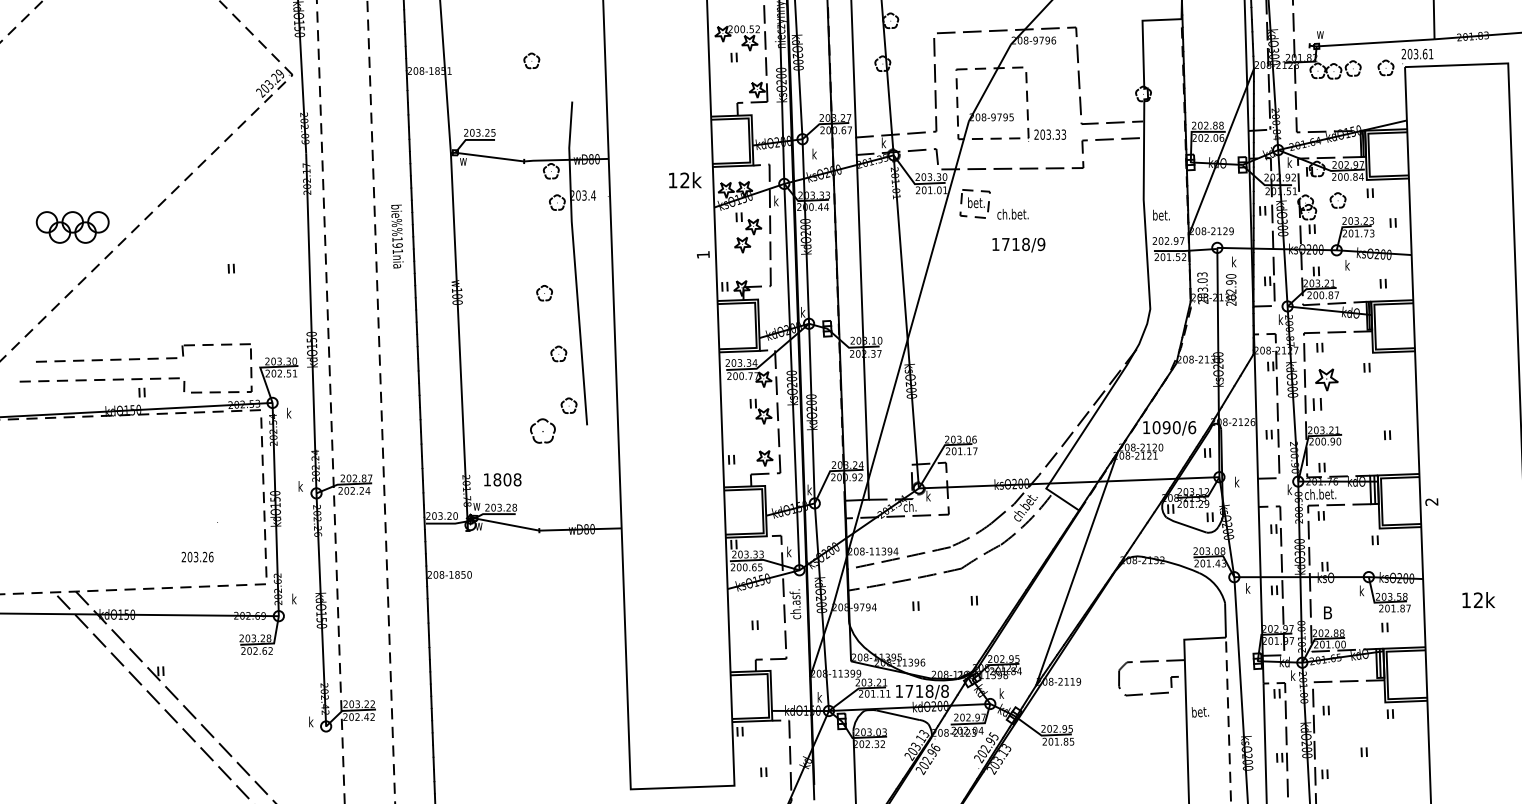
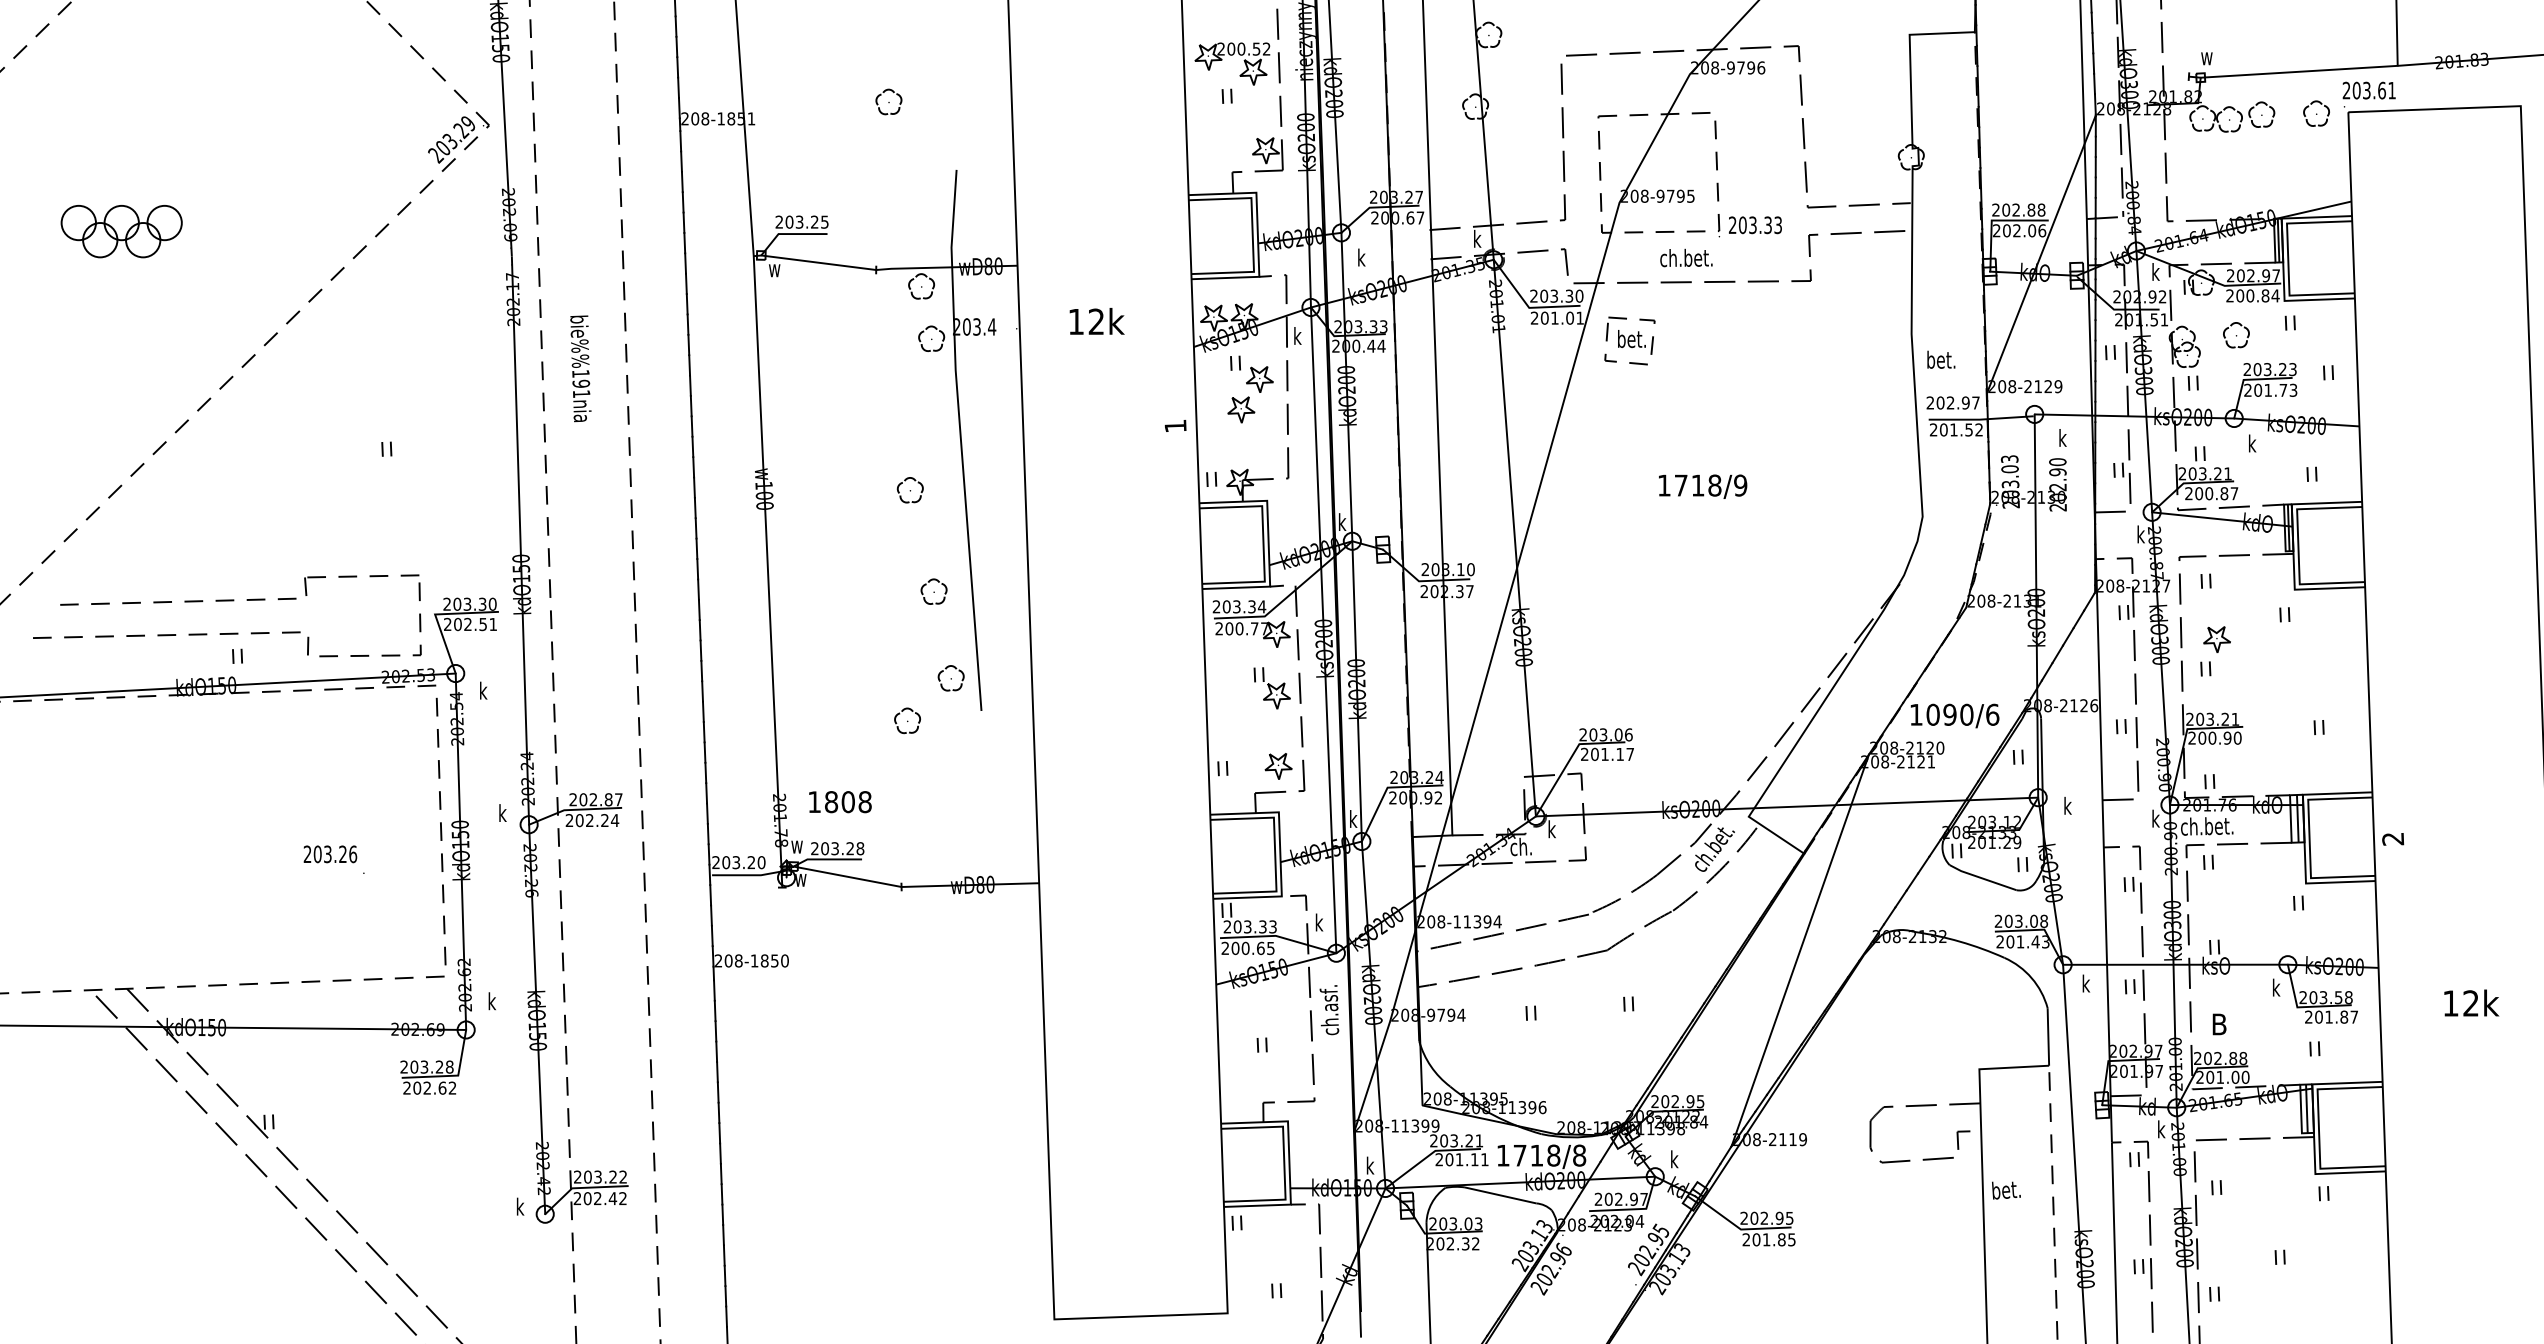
text: (685, 180) -> (1097, 321), moved
text: (1012, 213) -> (1685, 256), moved
part: (72, 227) -> (121, 231), moved
text: (397, 236) -> (580, 368), moved
text: (1018, 244) -> (1702, 485), moved
part: (1325, 389) -> (2215, 651), size x0.71
part: (542, 431) -> (906, 721), size x0.62
text: (197, 556) -> (330, 853), moved

